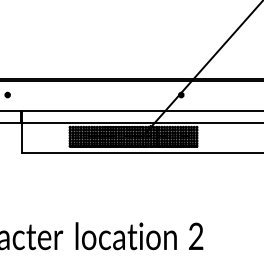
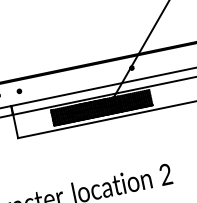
part: (35, 94) -> (19, 90), added

